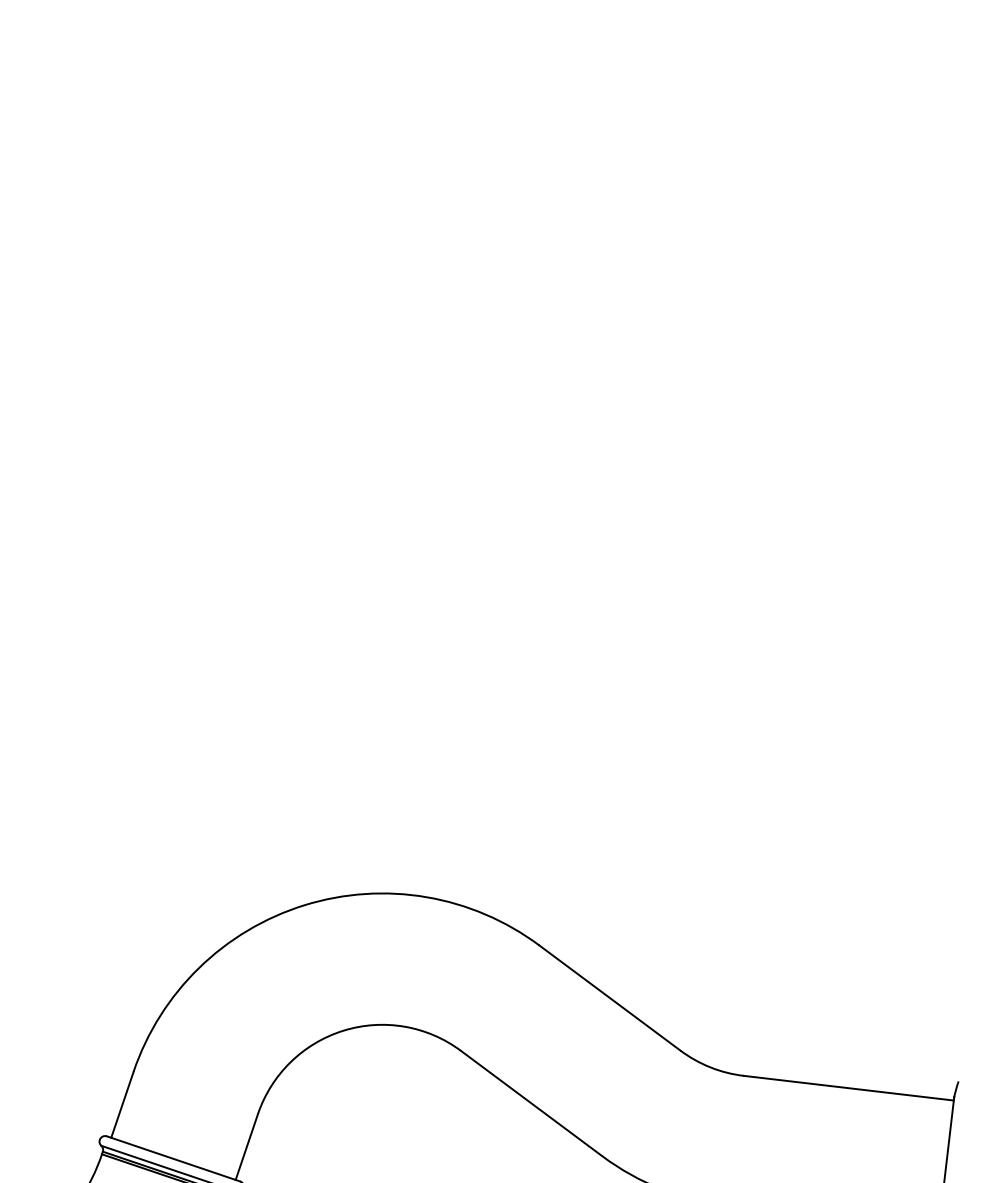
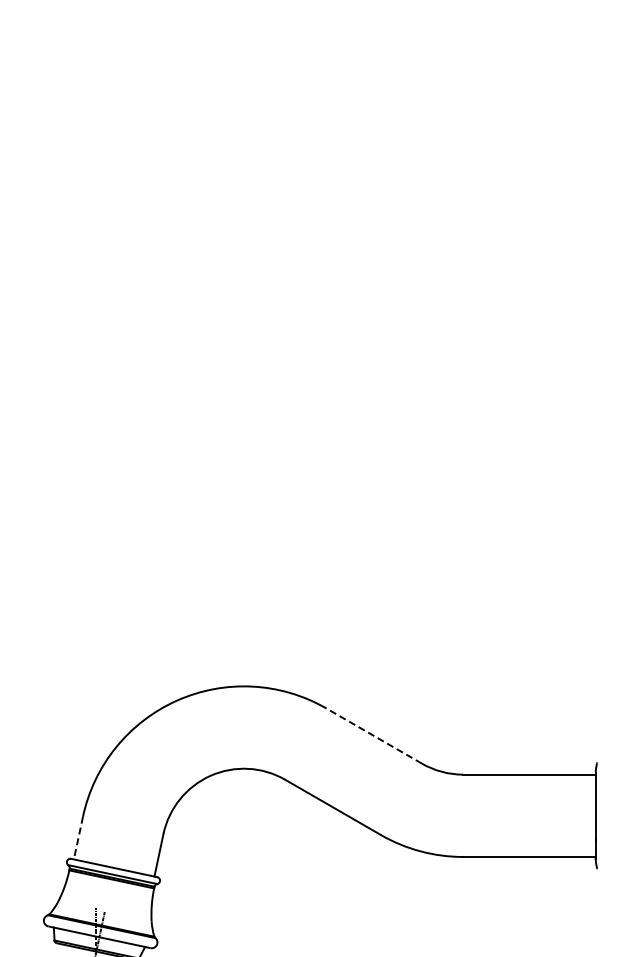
line: (609, 997) -> (373, 735), solid -> dashed
line: (122, 1105) -> (78, 838), solid -> dashed

